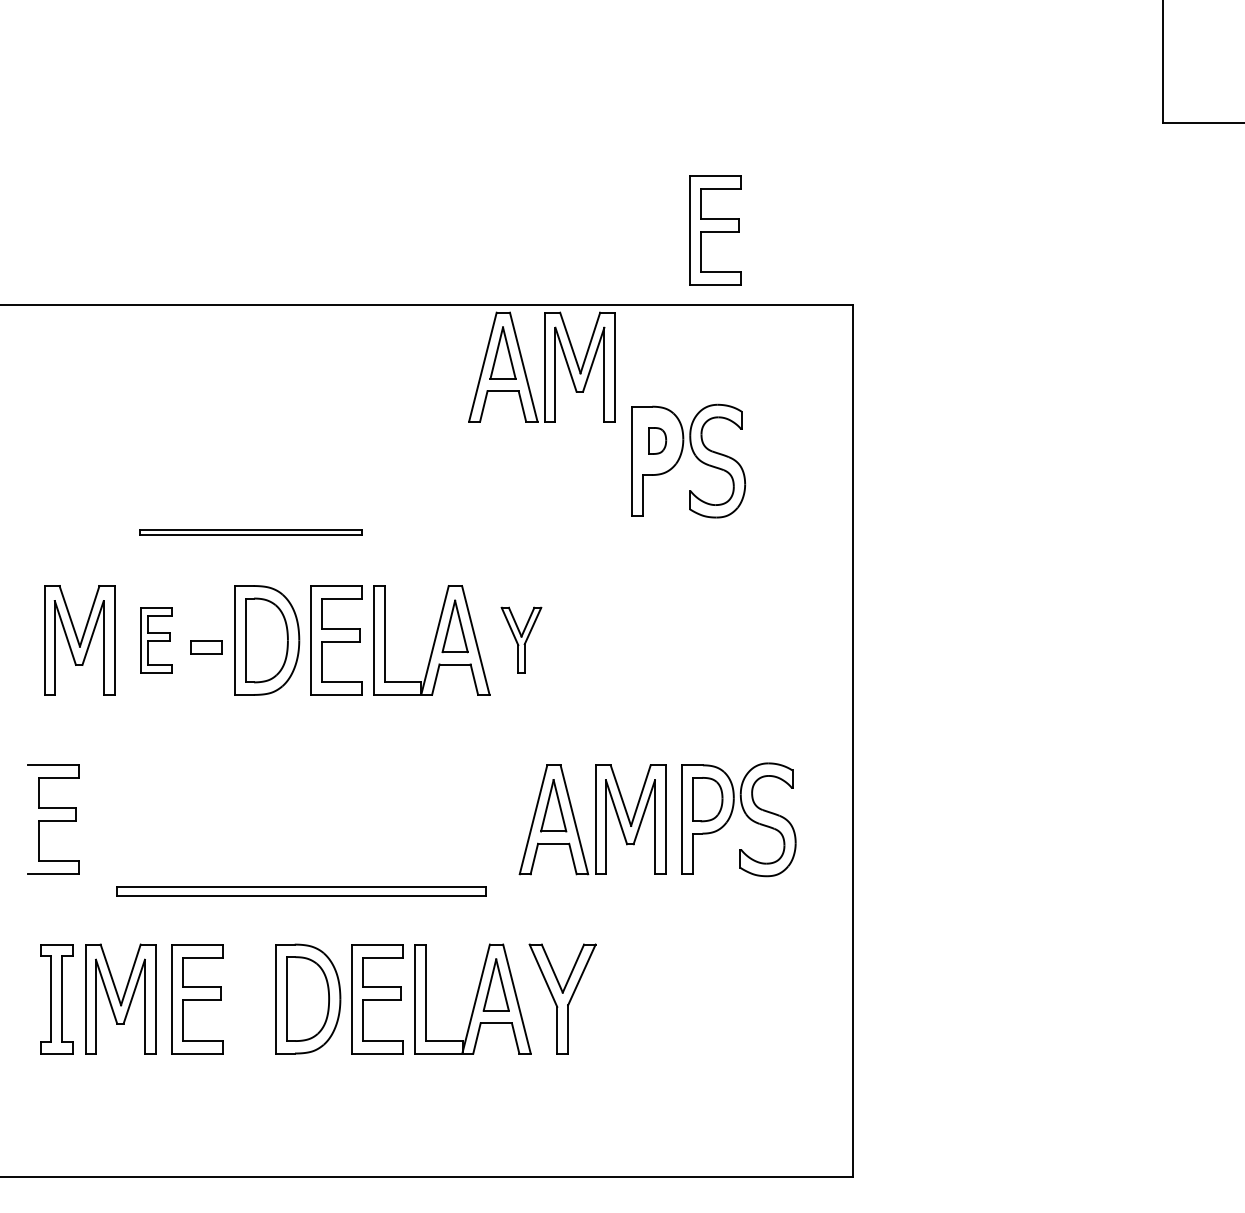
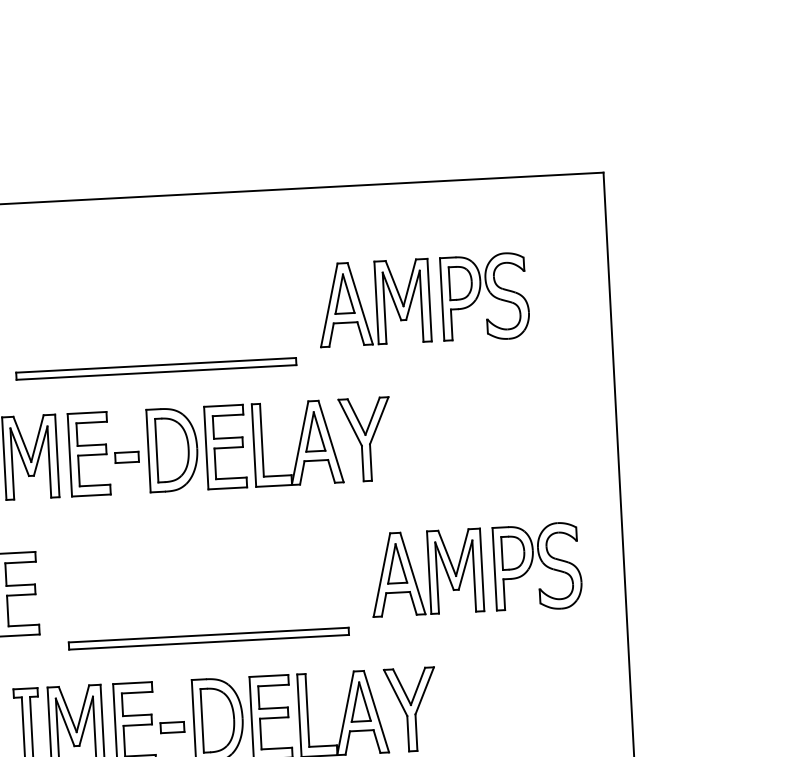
part: (715, 230) -> (496, 121), removed
part: (541, 366) -> (373, 302), moved
part: (657, 440) -> (460, 282), size x1.67
part: (250, 532) -> (156, 368), size x1.67
part: (156, 640) -> (89, 454), size x1.67
part: (521, 640) -> (365, 439), size x1.67
part: (247, 1005) -> (172, 727), added

